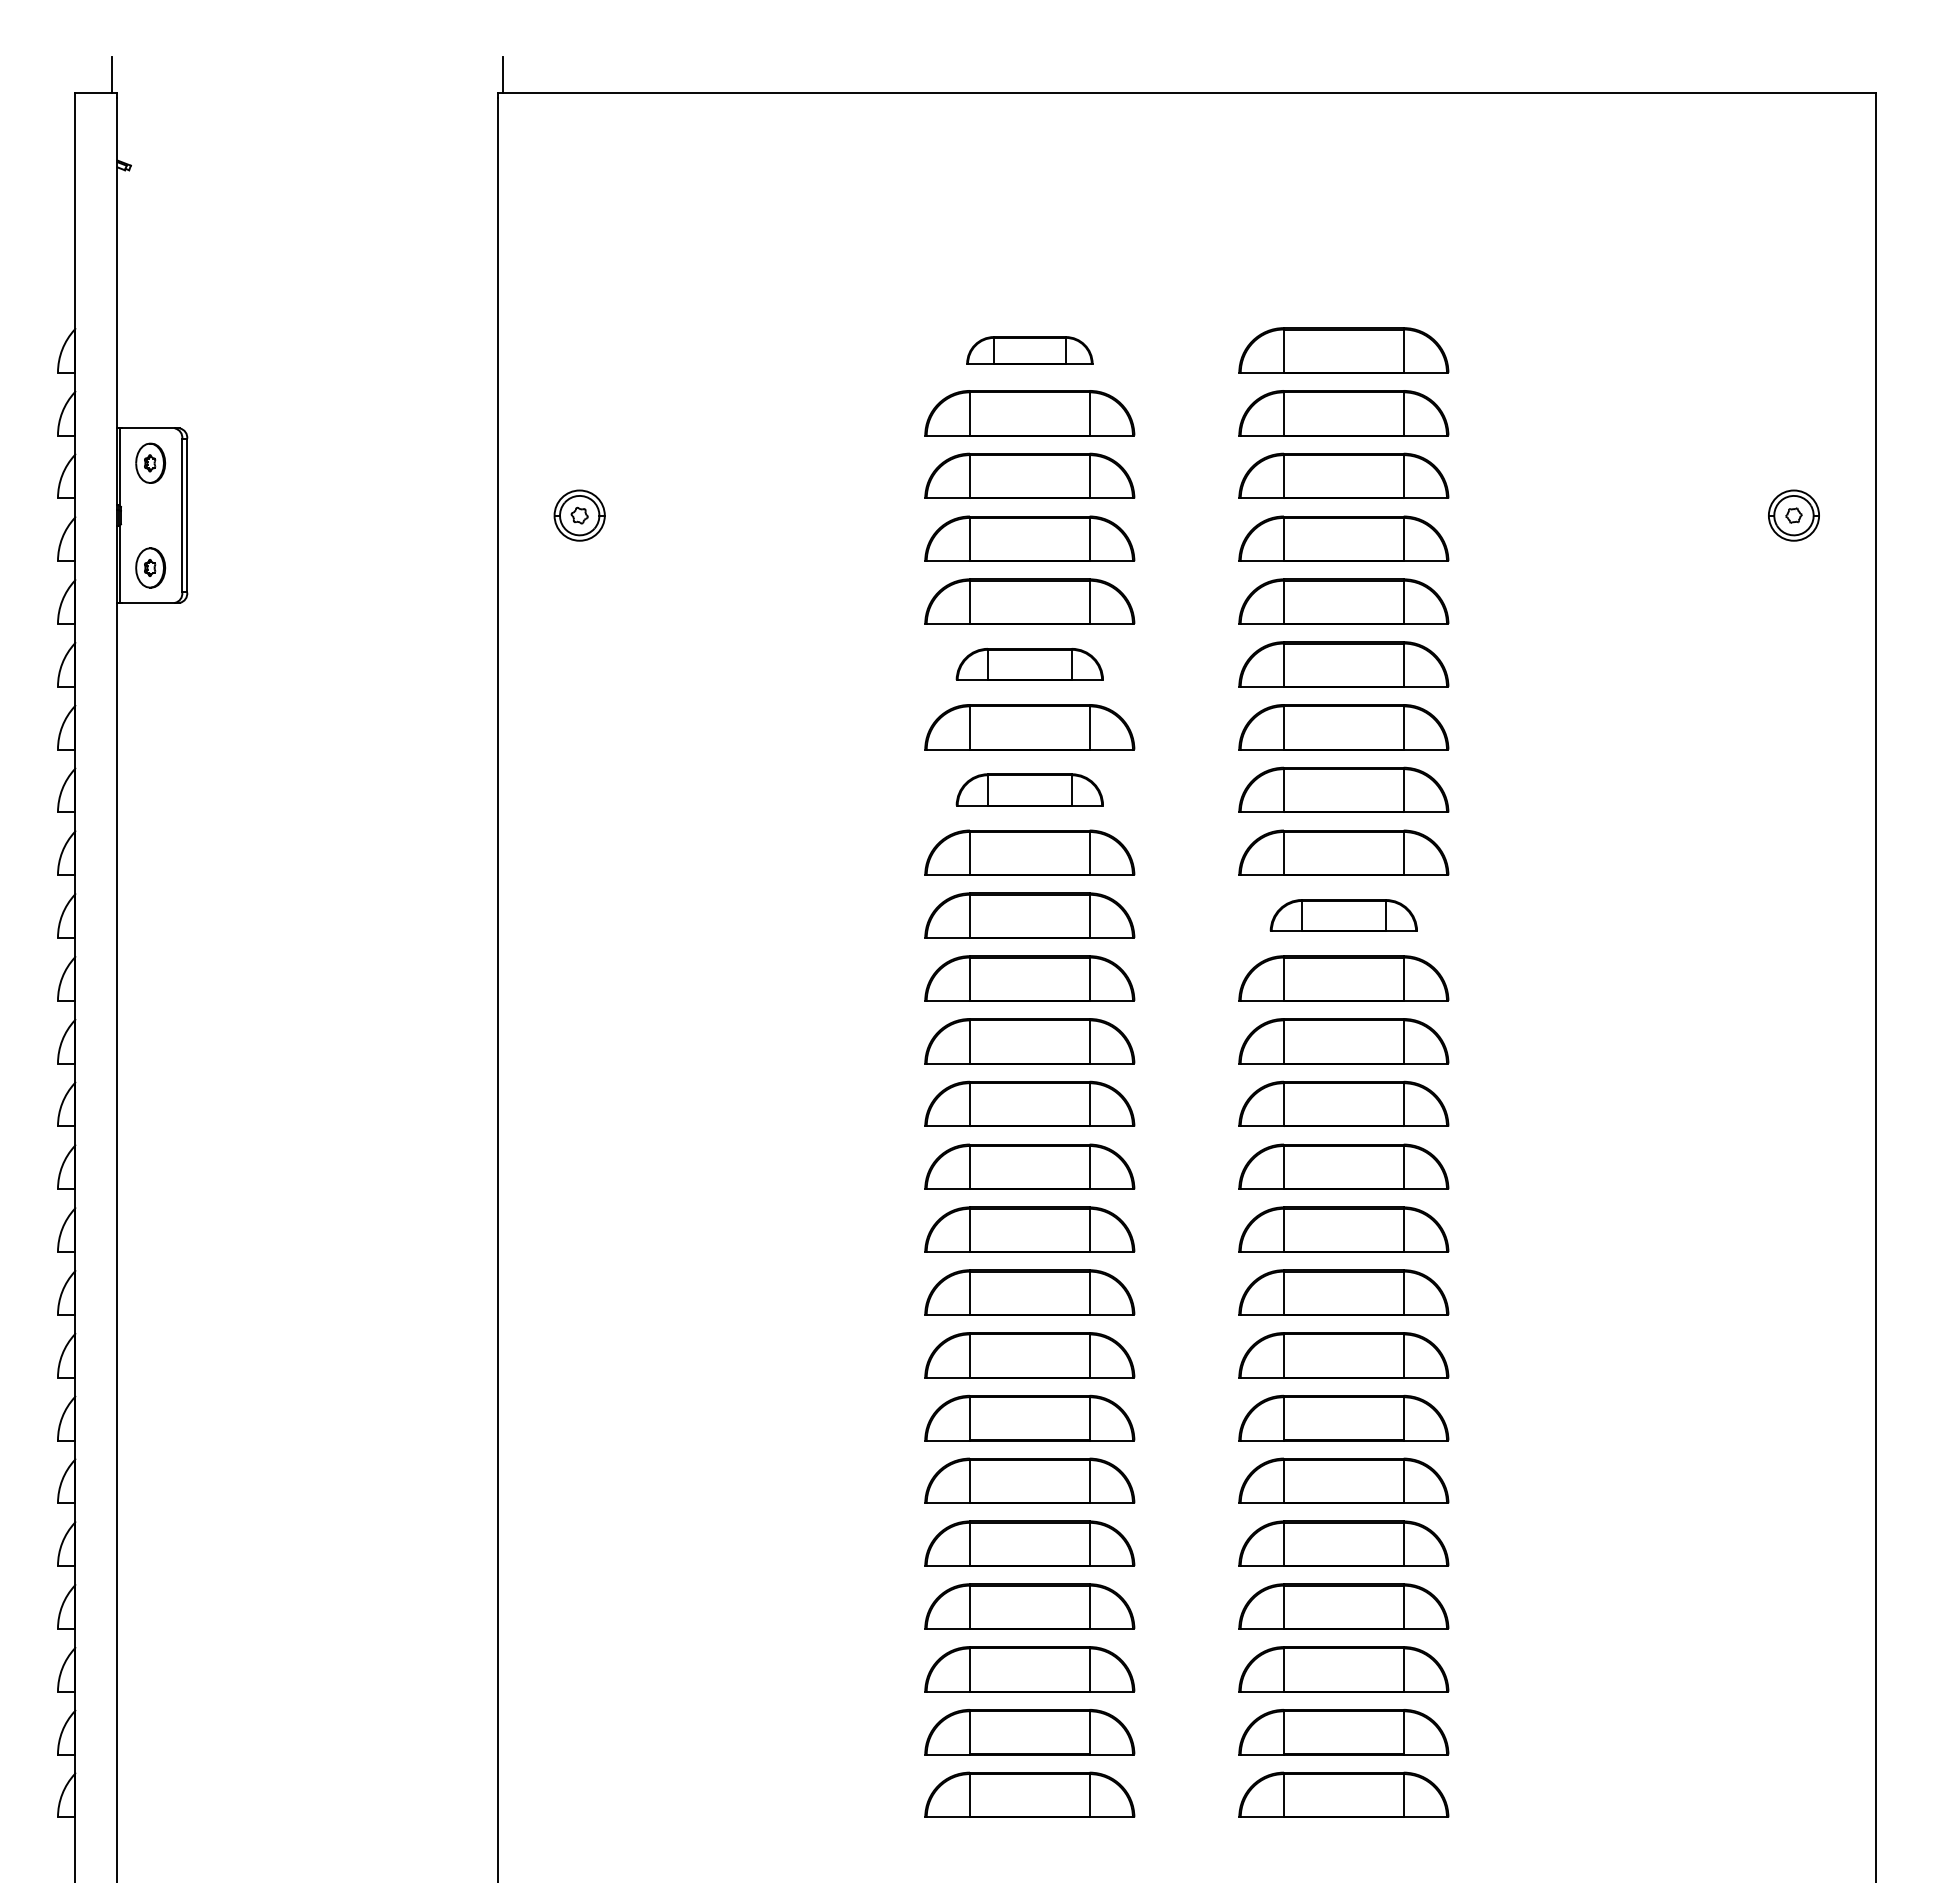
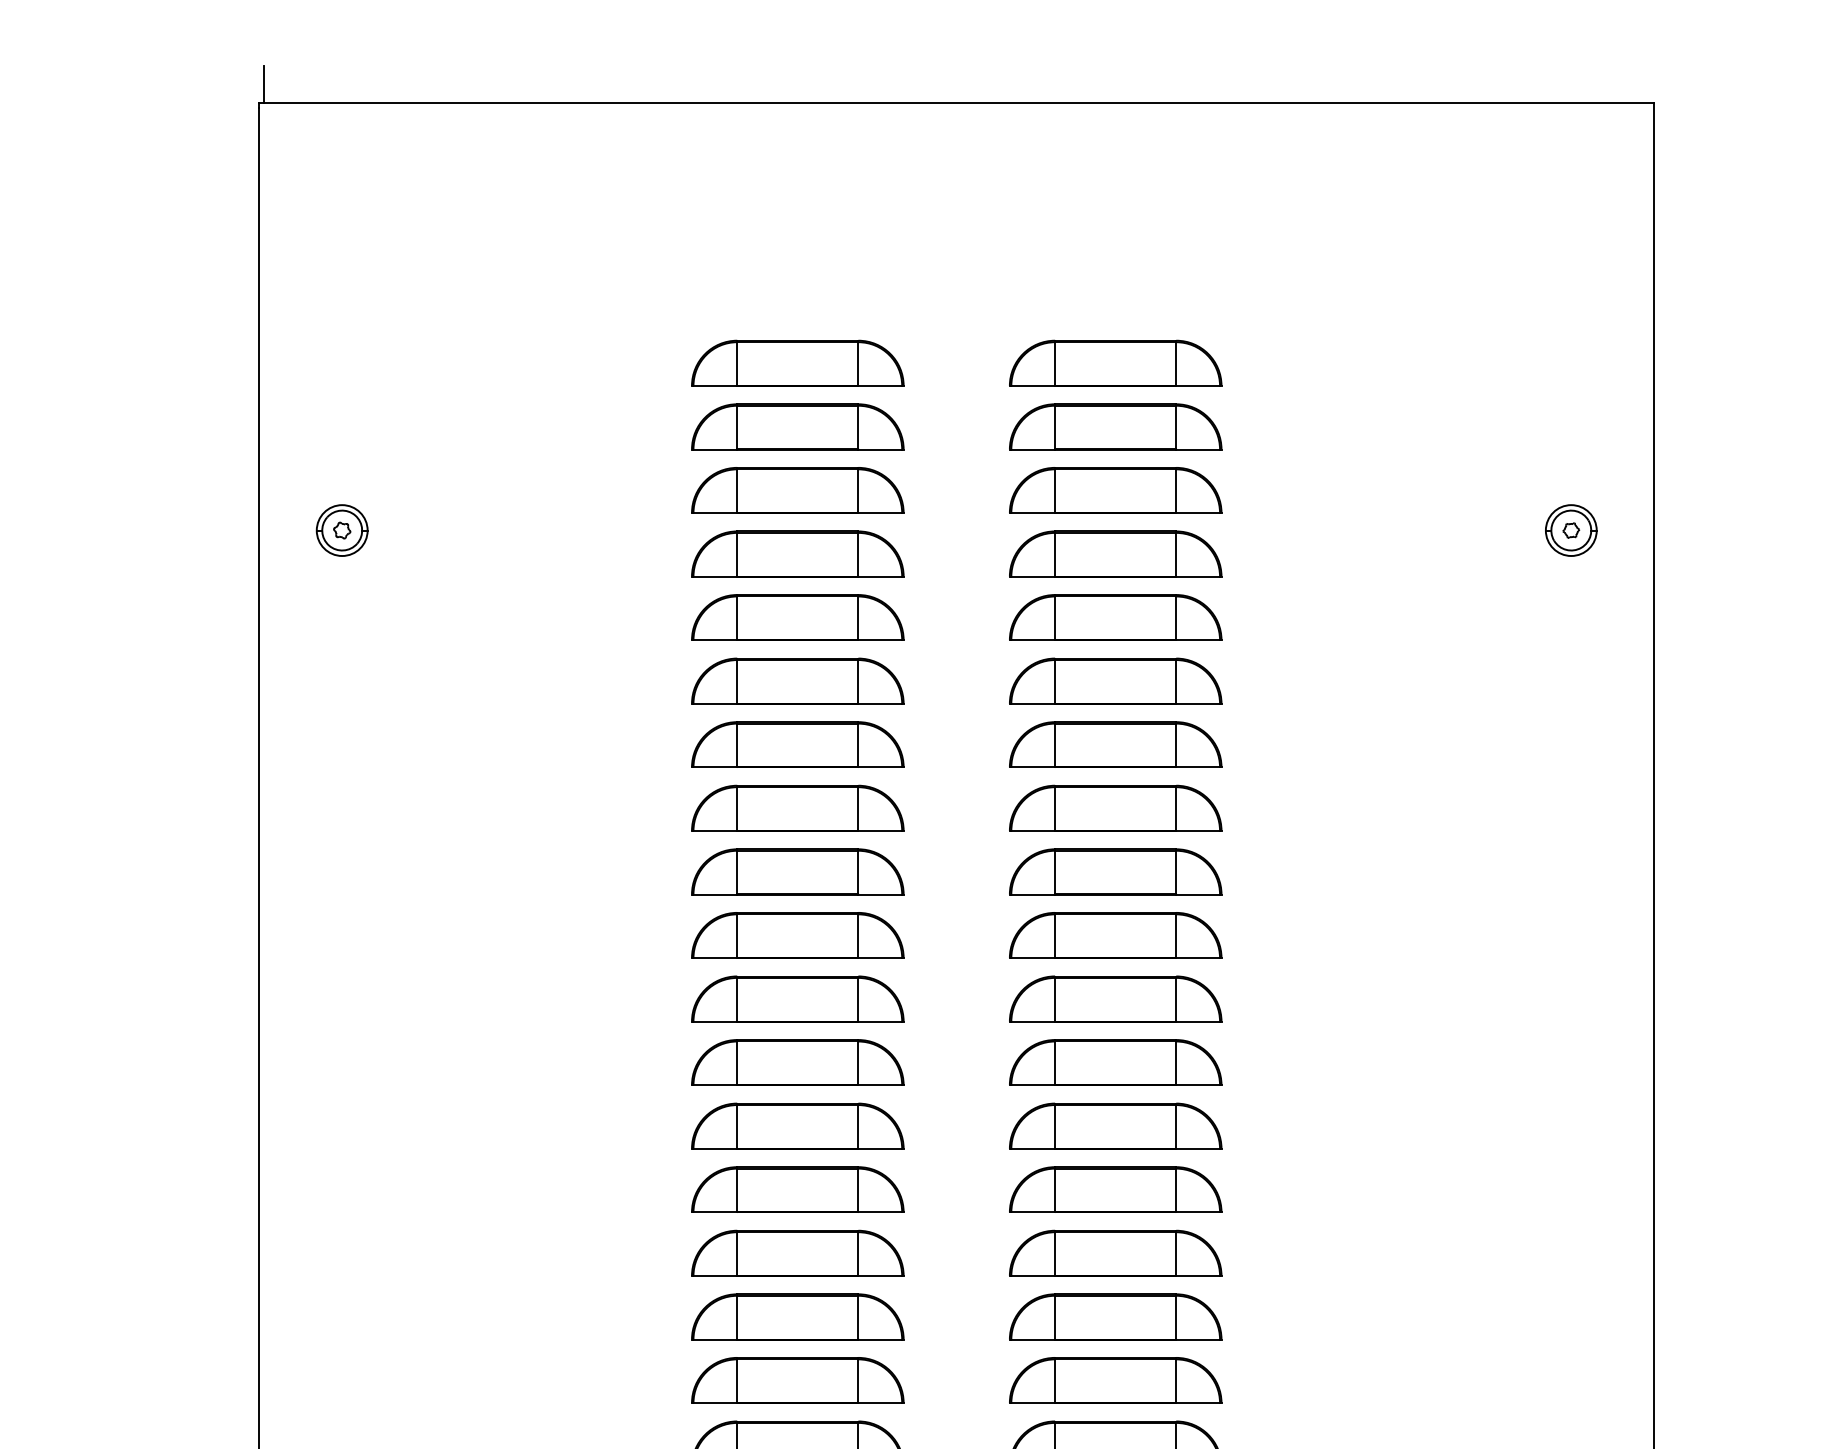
part: (1029, 350) -> (797, 363), size x1.67
part: (1029, 664) -> (797, 681), size x1.43
part: (1029, 789) -> (797, 807), size x1.43
part: (1343, 915) -> (1115, 935), size x1.43

